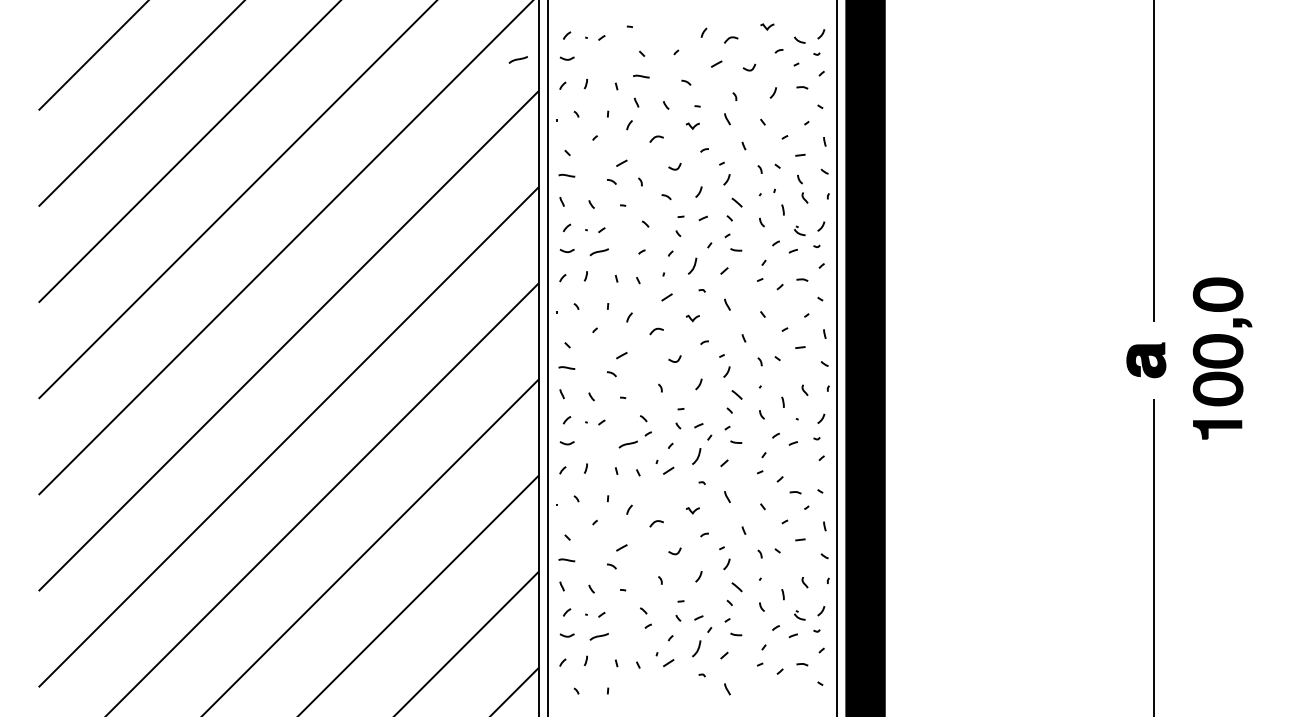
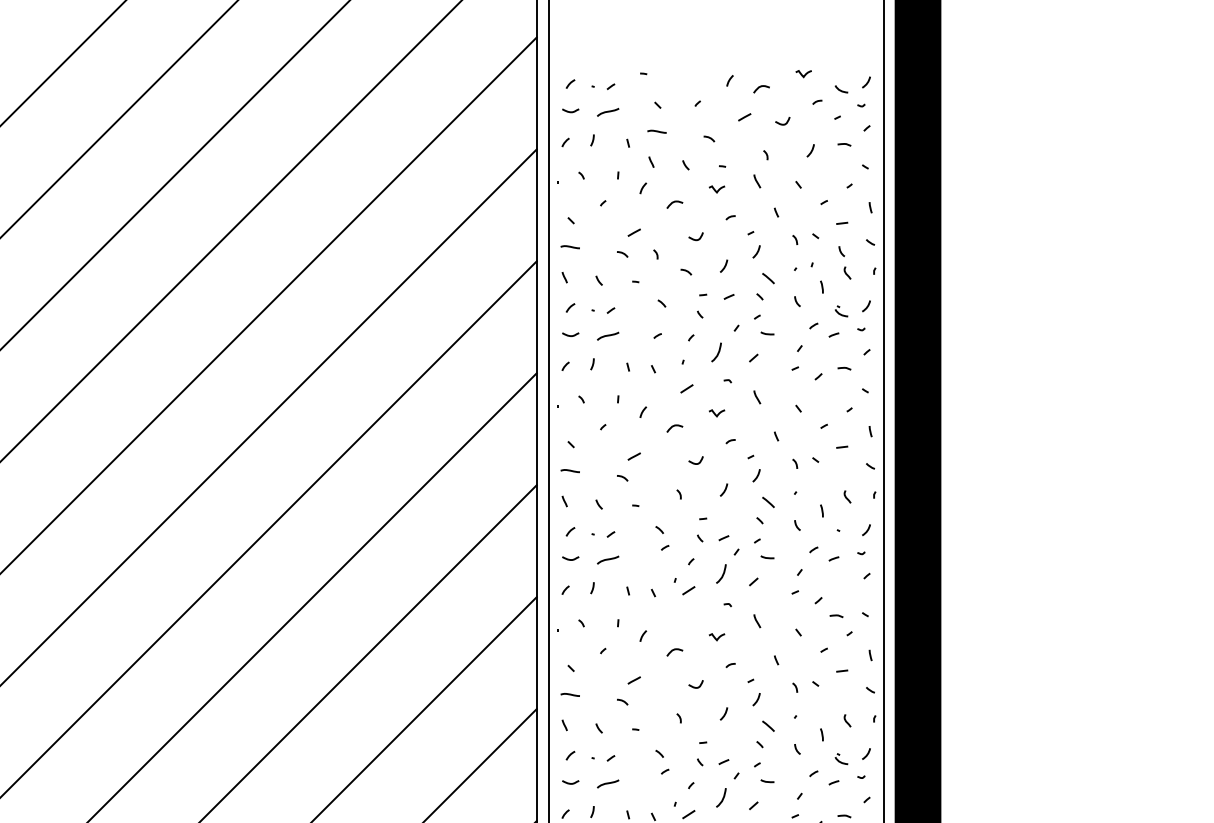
line: (517, 59) -> (607, 111), moved
curve: (627, 444) -> (607, 560), moved

